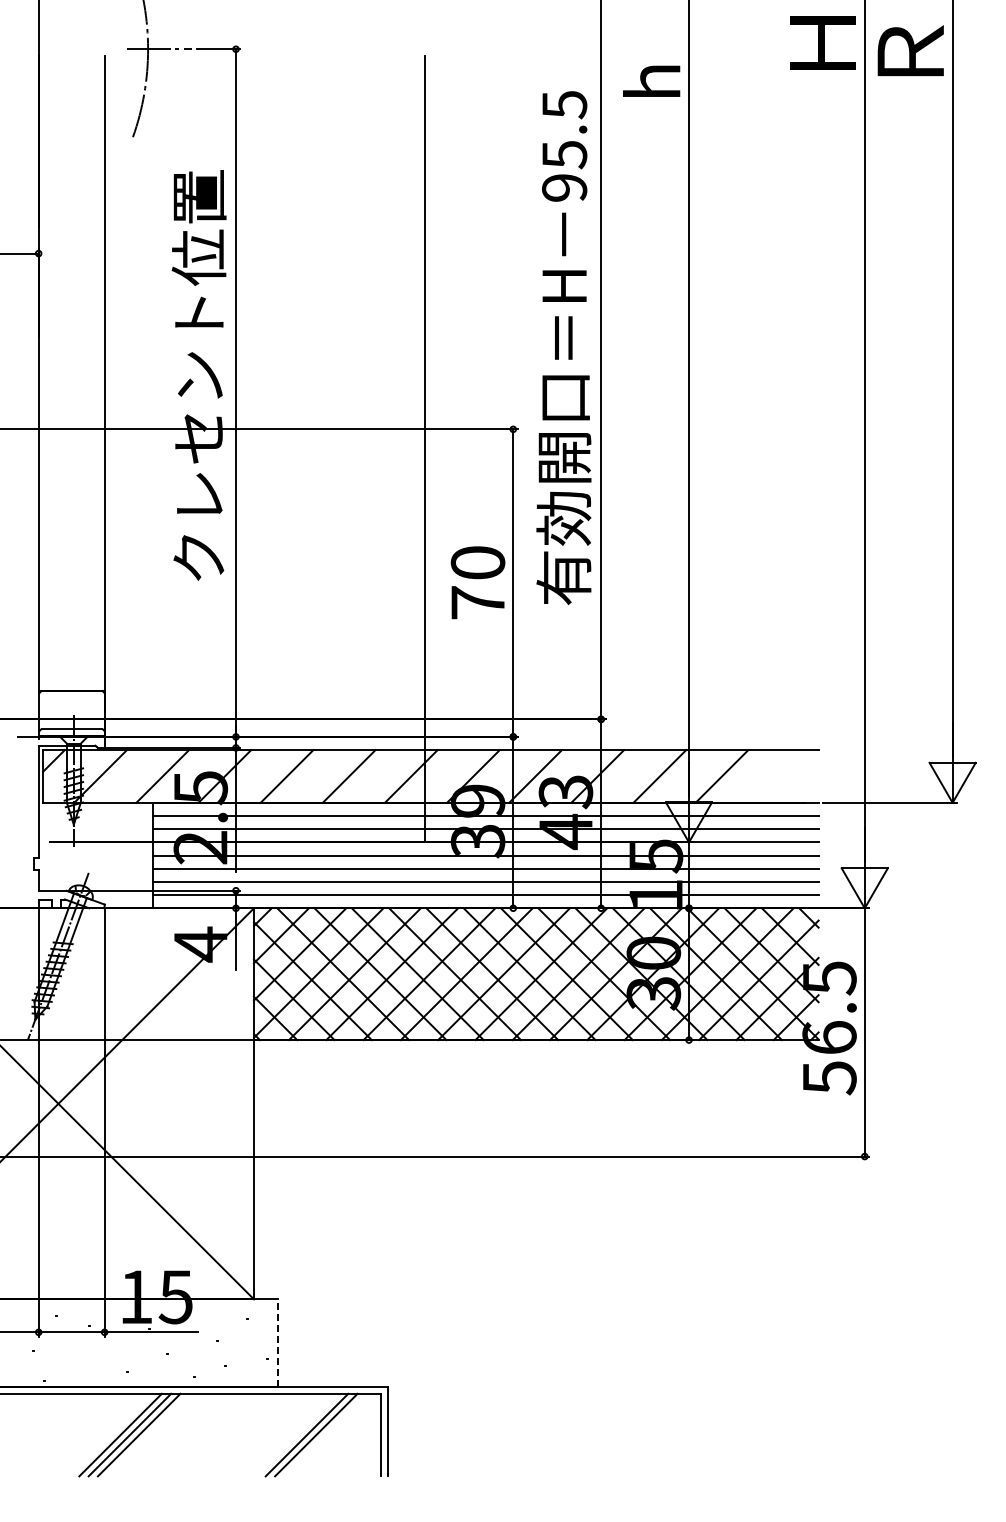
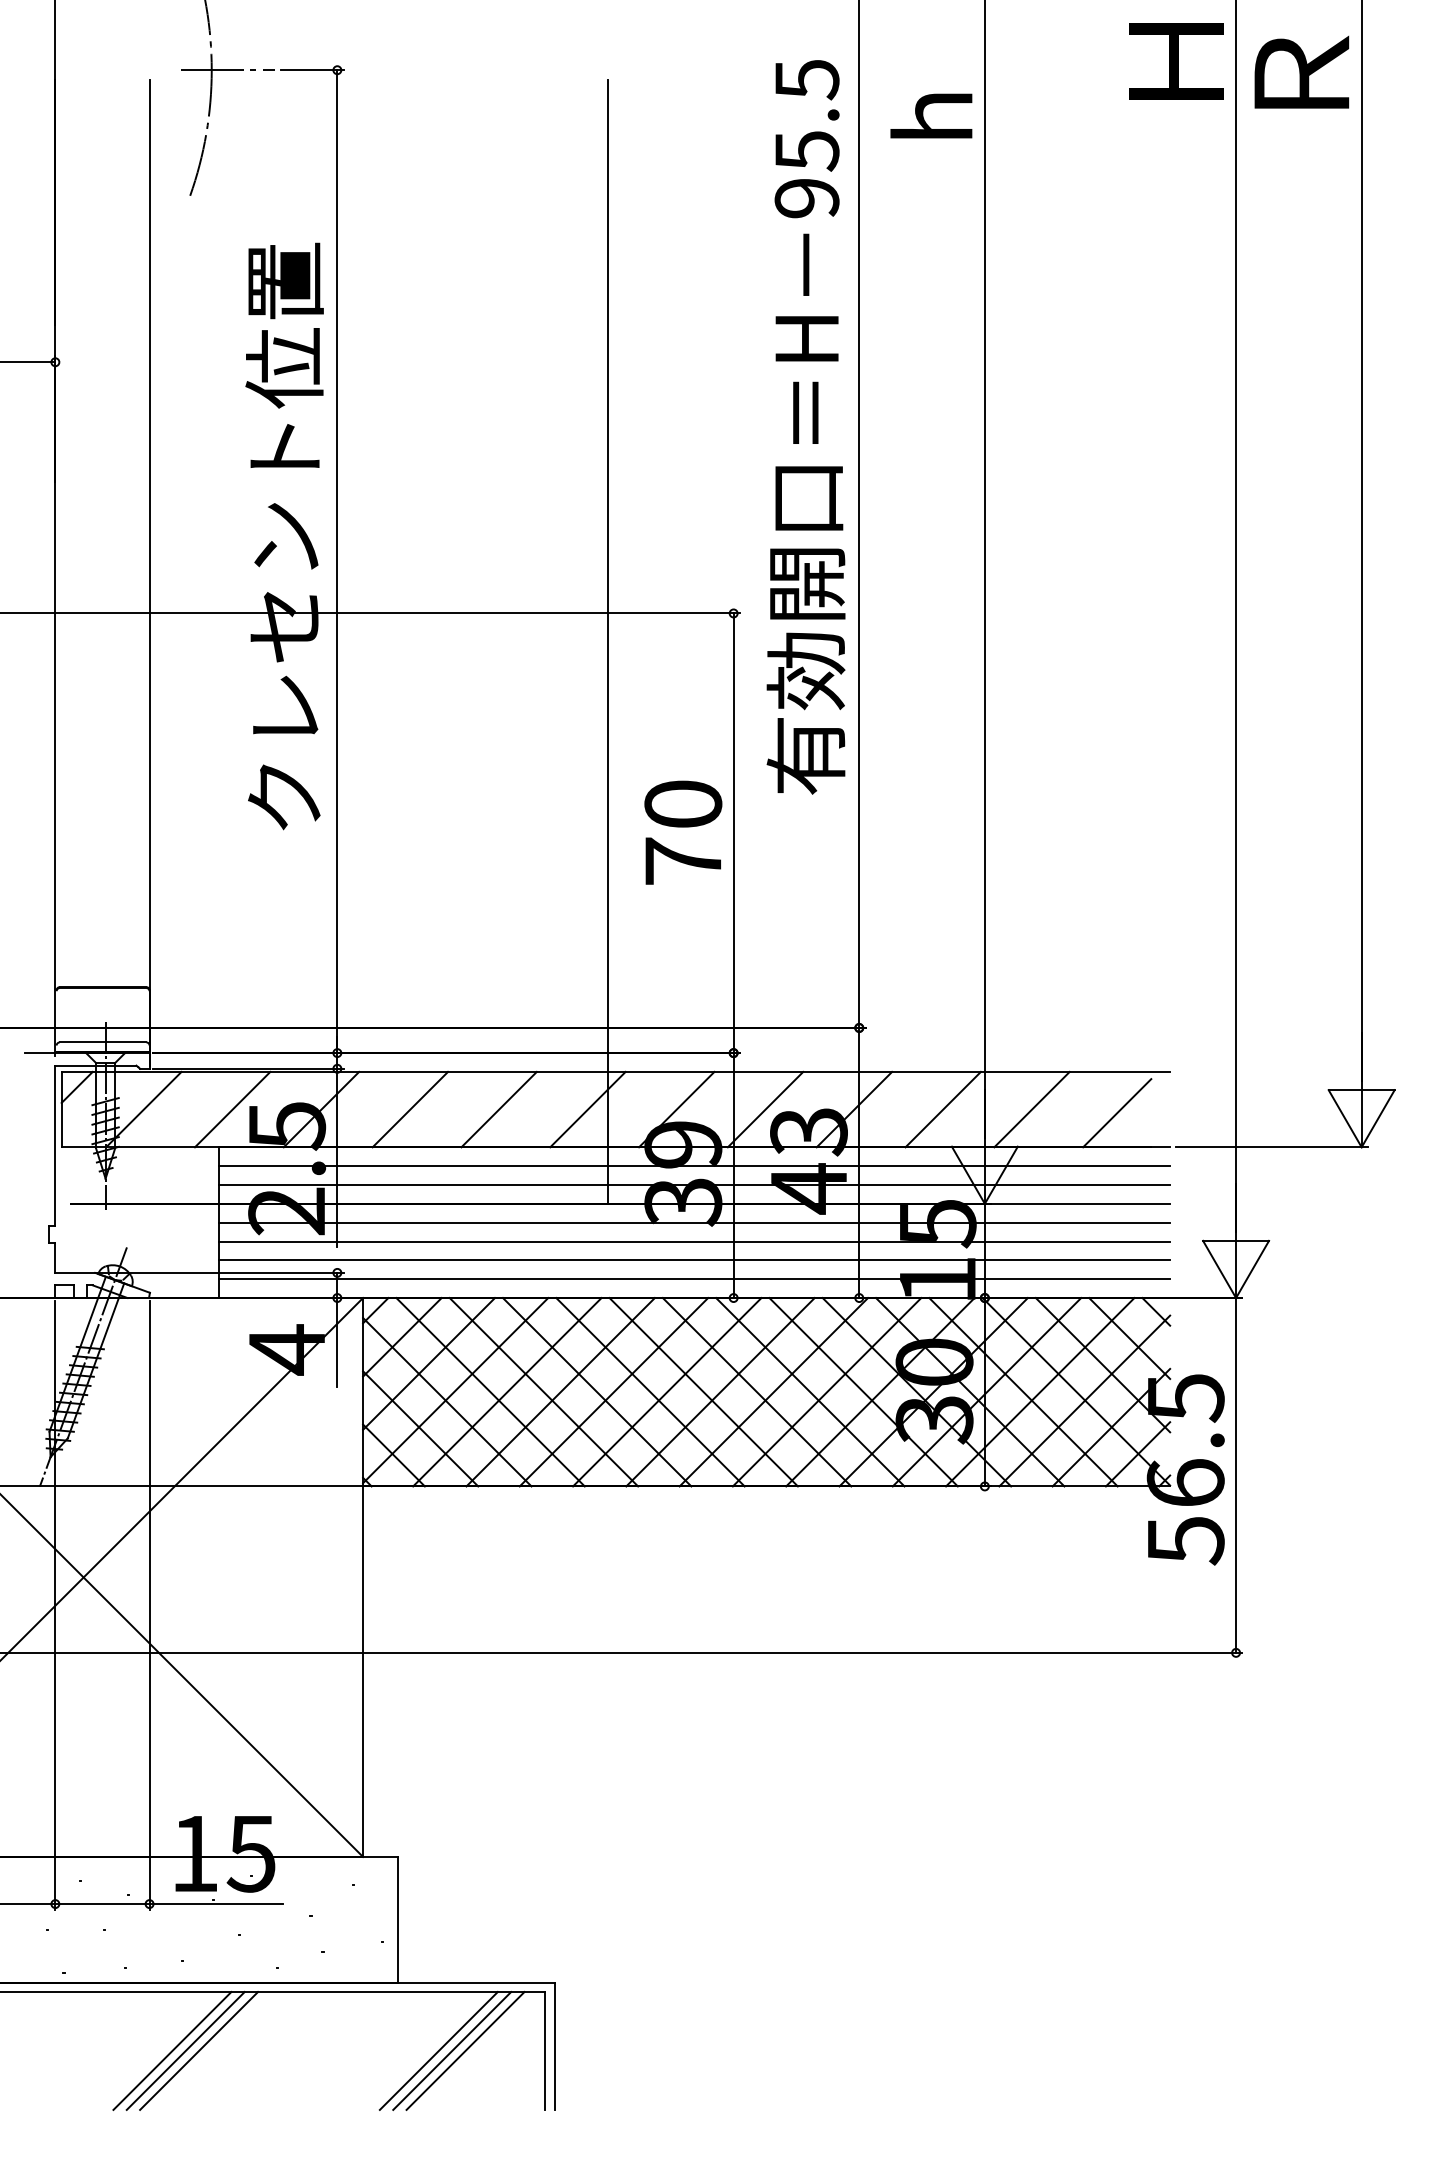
text: (563, 348) -> (805, 427), moved
line: (781, 778) -> (1117, 1112), added
line: (278, 1343) -> (398, 1920), dashed -> solid
line: (325, 1434) -> (465, 2050), added

